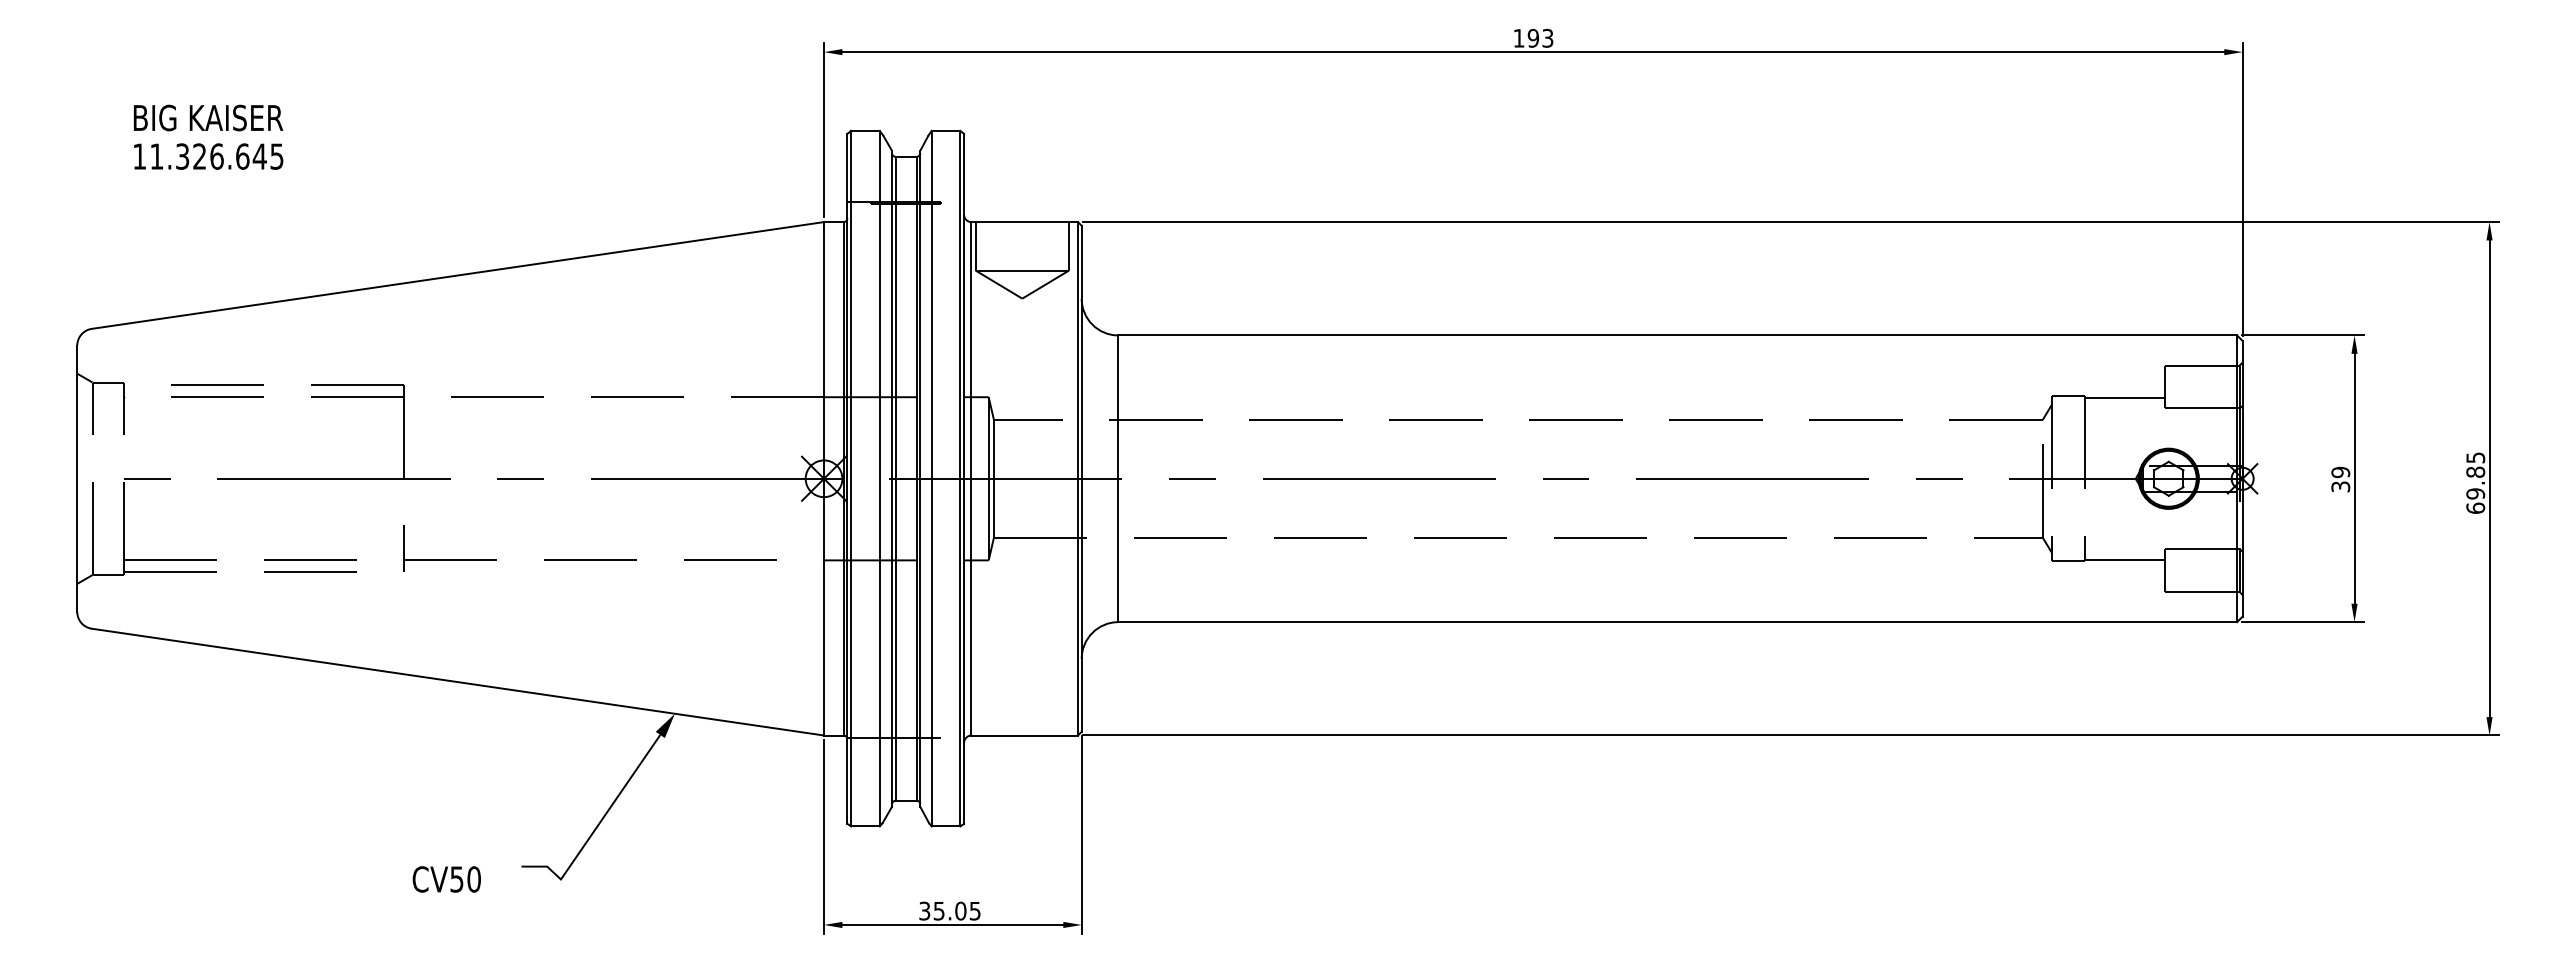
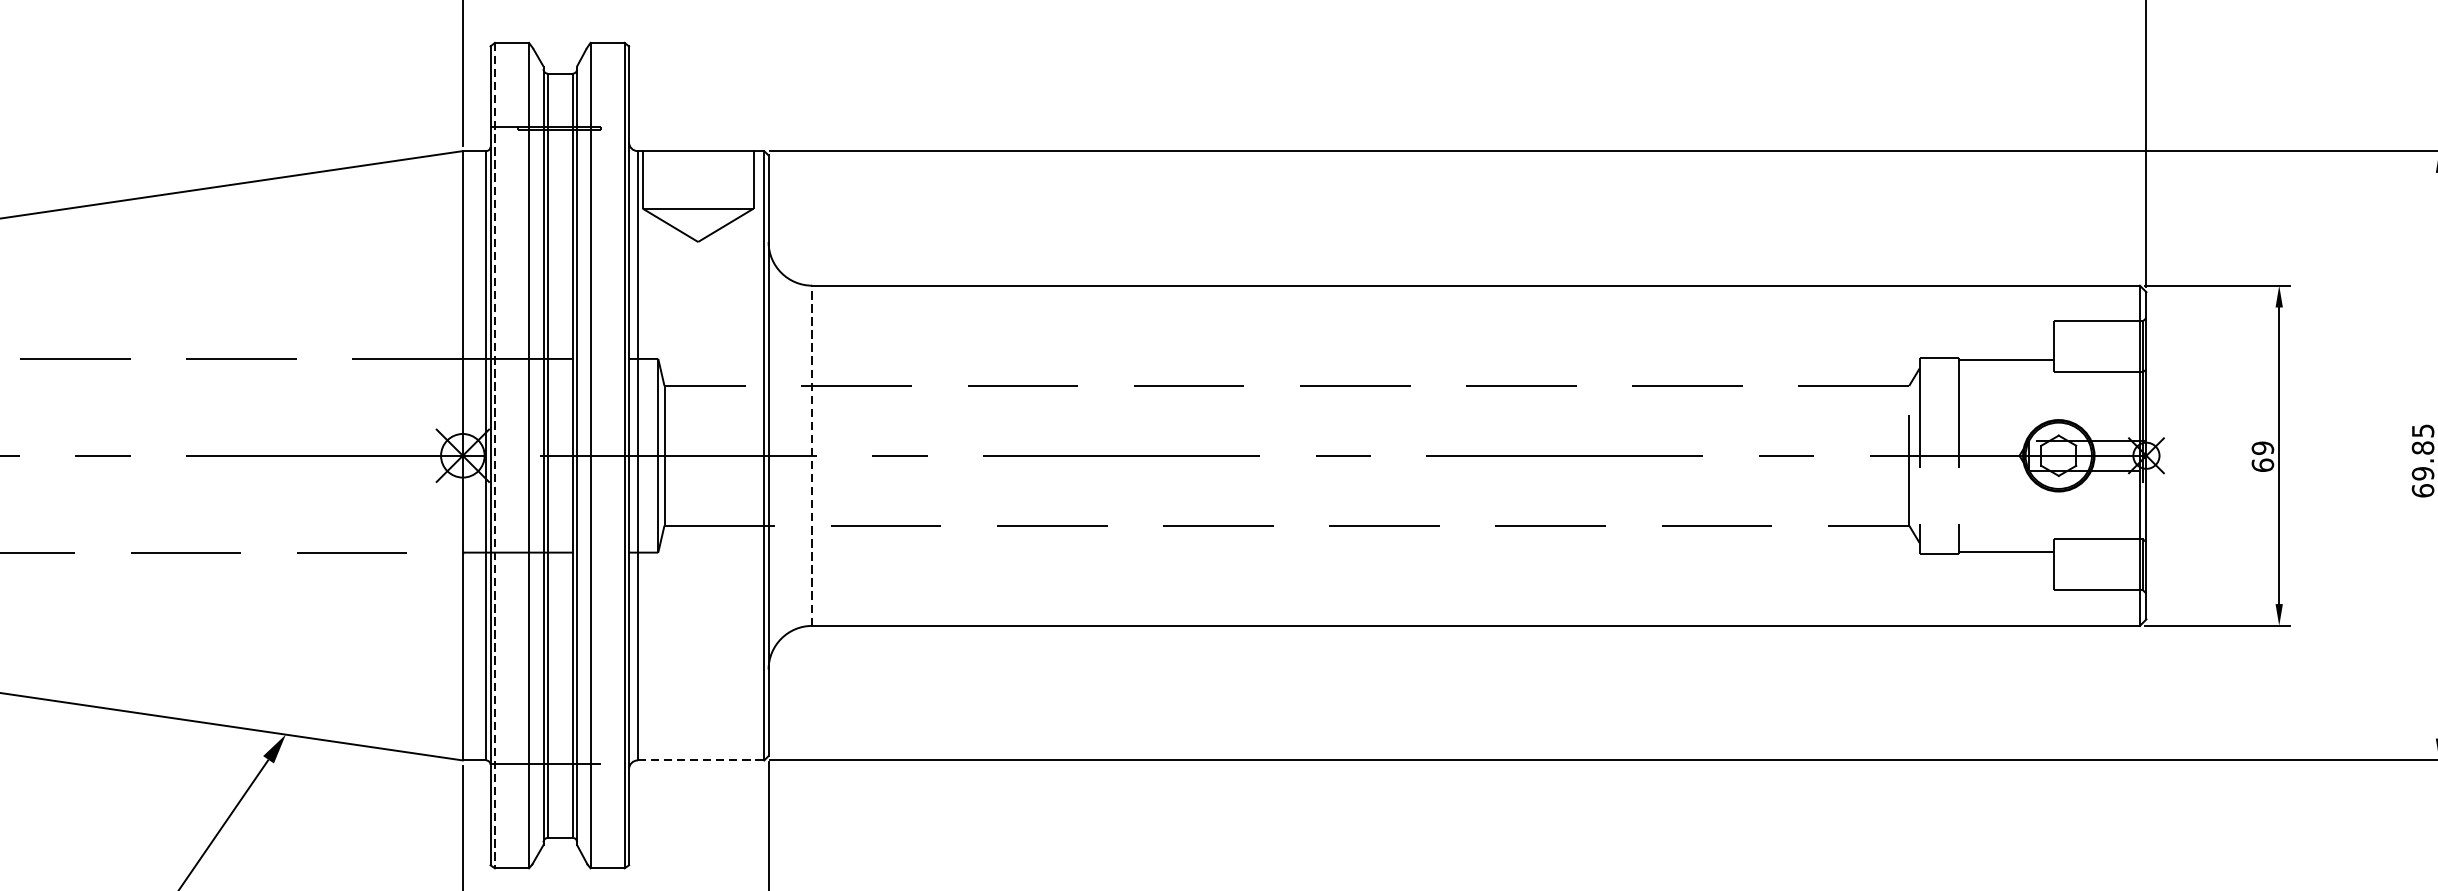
line: (851, 478) -> (495, 455), solid -> dashed
line: (1118, 478) -> (812, 455), solid -> dashed
text: (2340, 486) -> (2262, 464), 39 -> 69
line: (1025, 735) -> (701, 760), solid -> dashed

